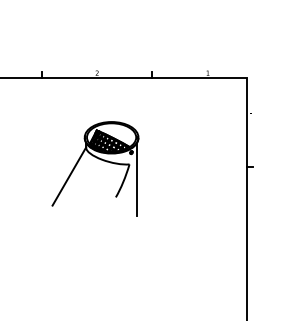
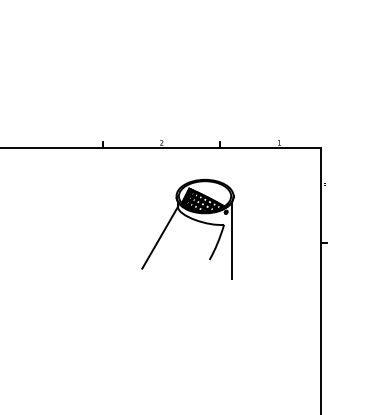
part: (97, 159) -> (190, 219), moved

